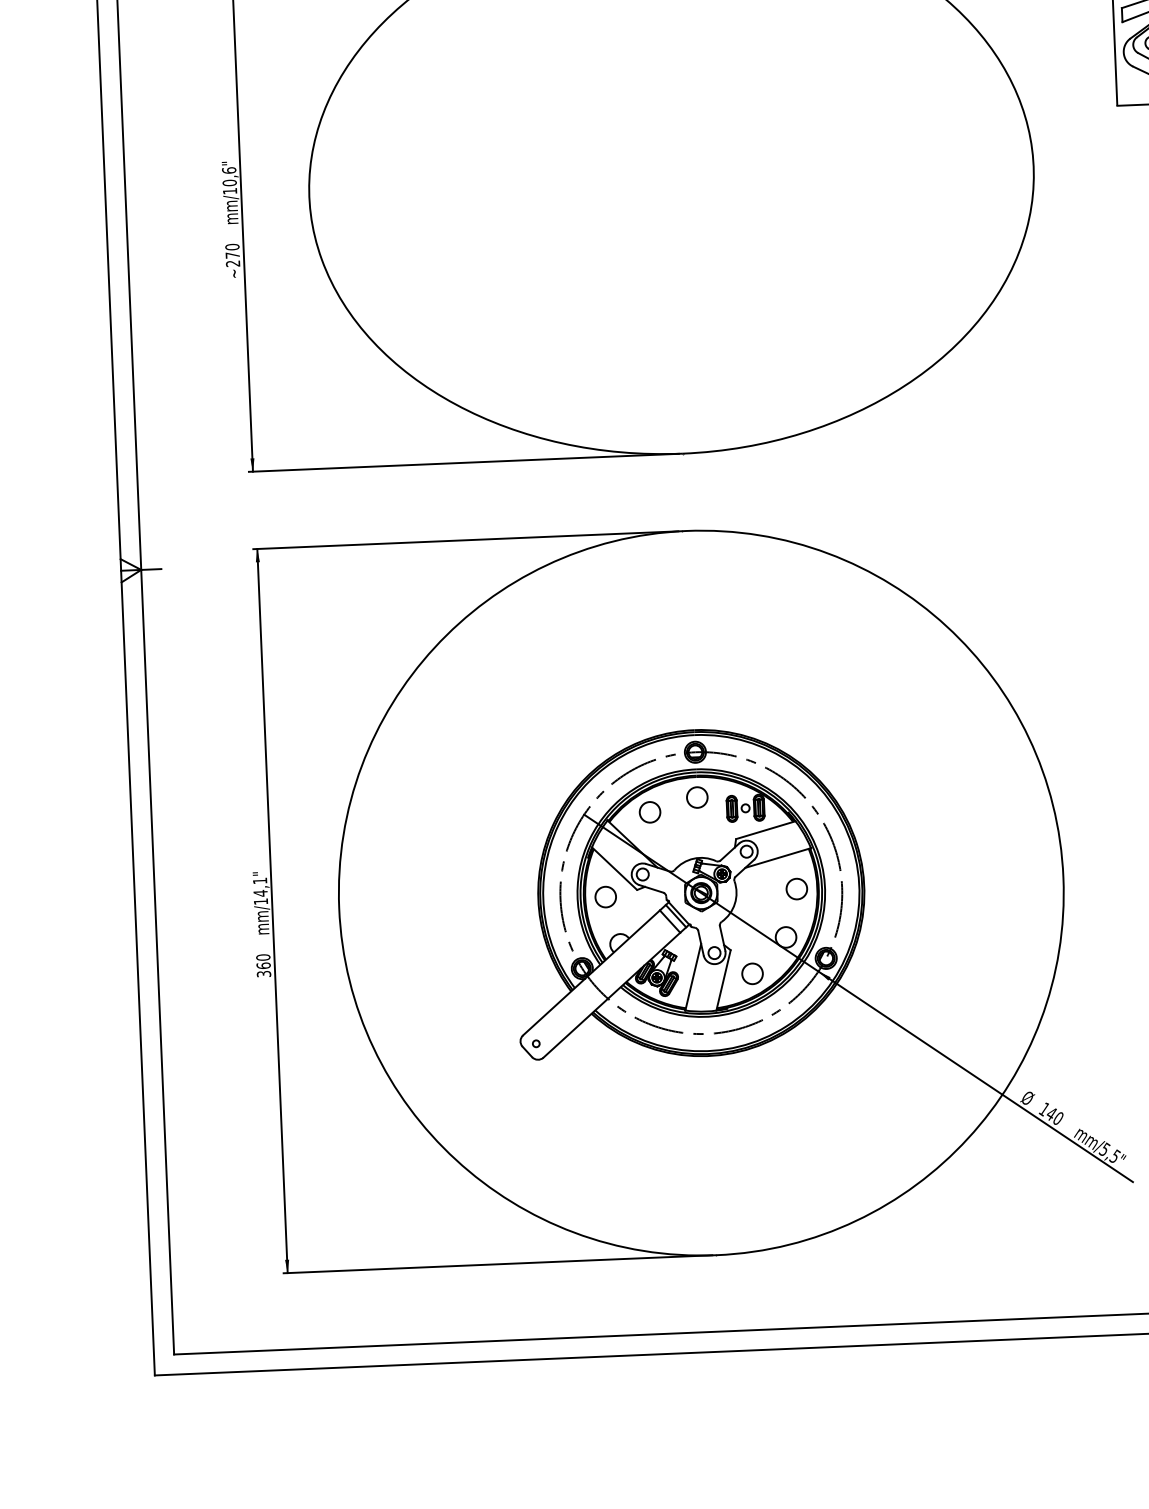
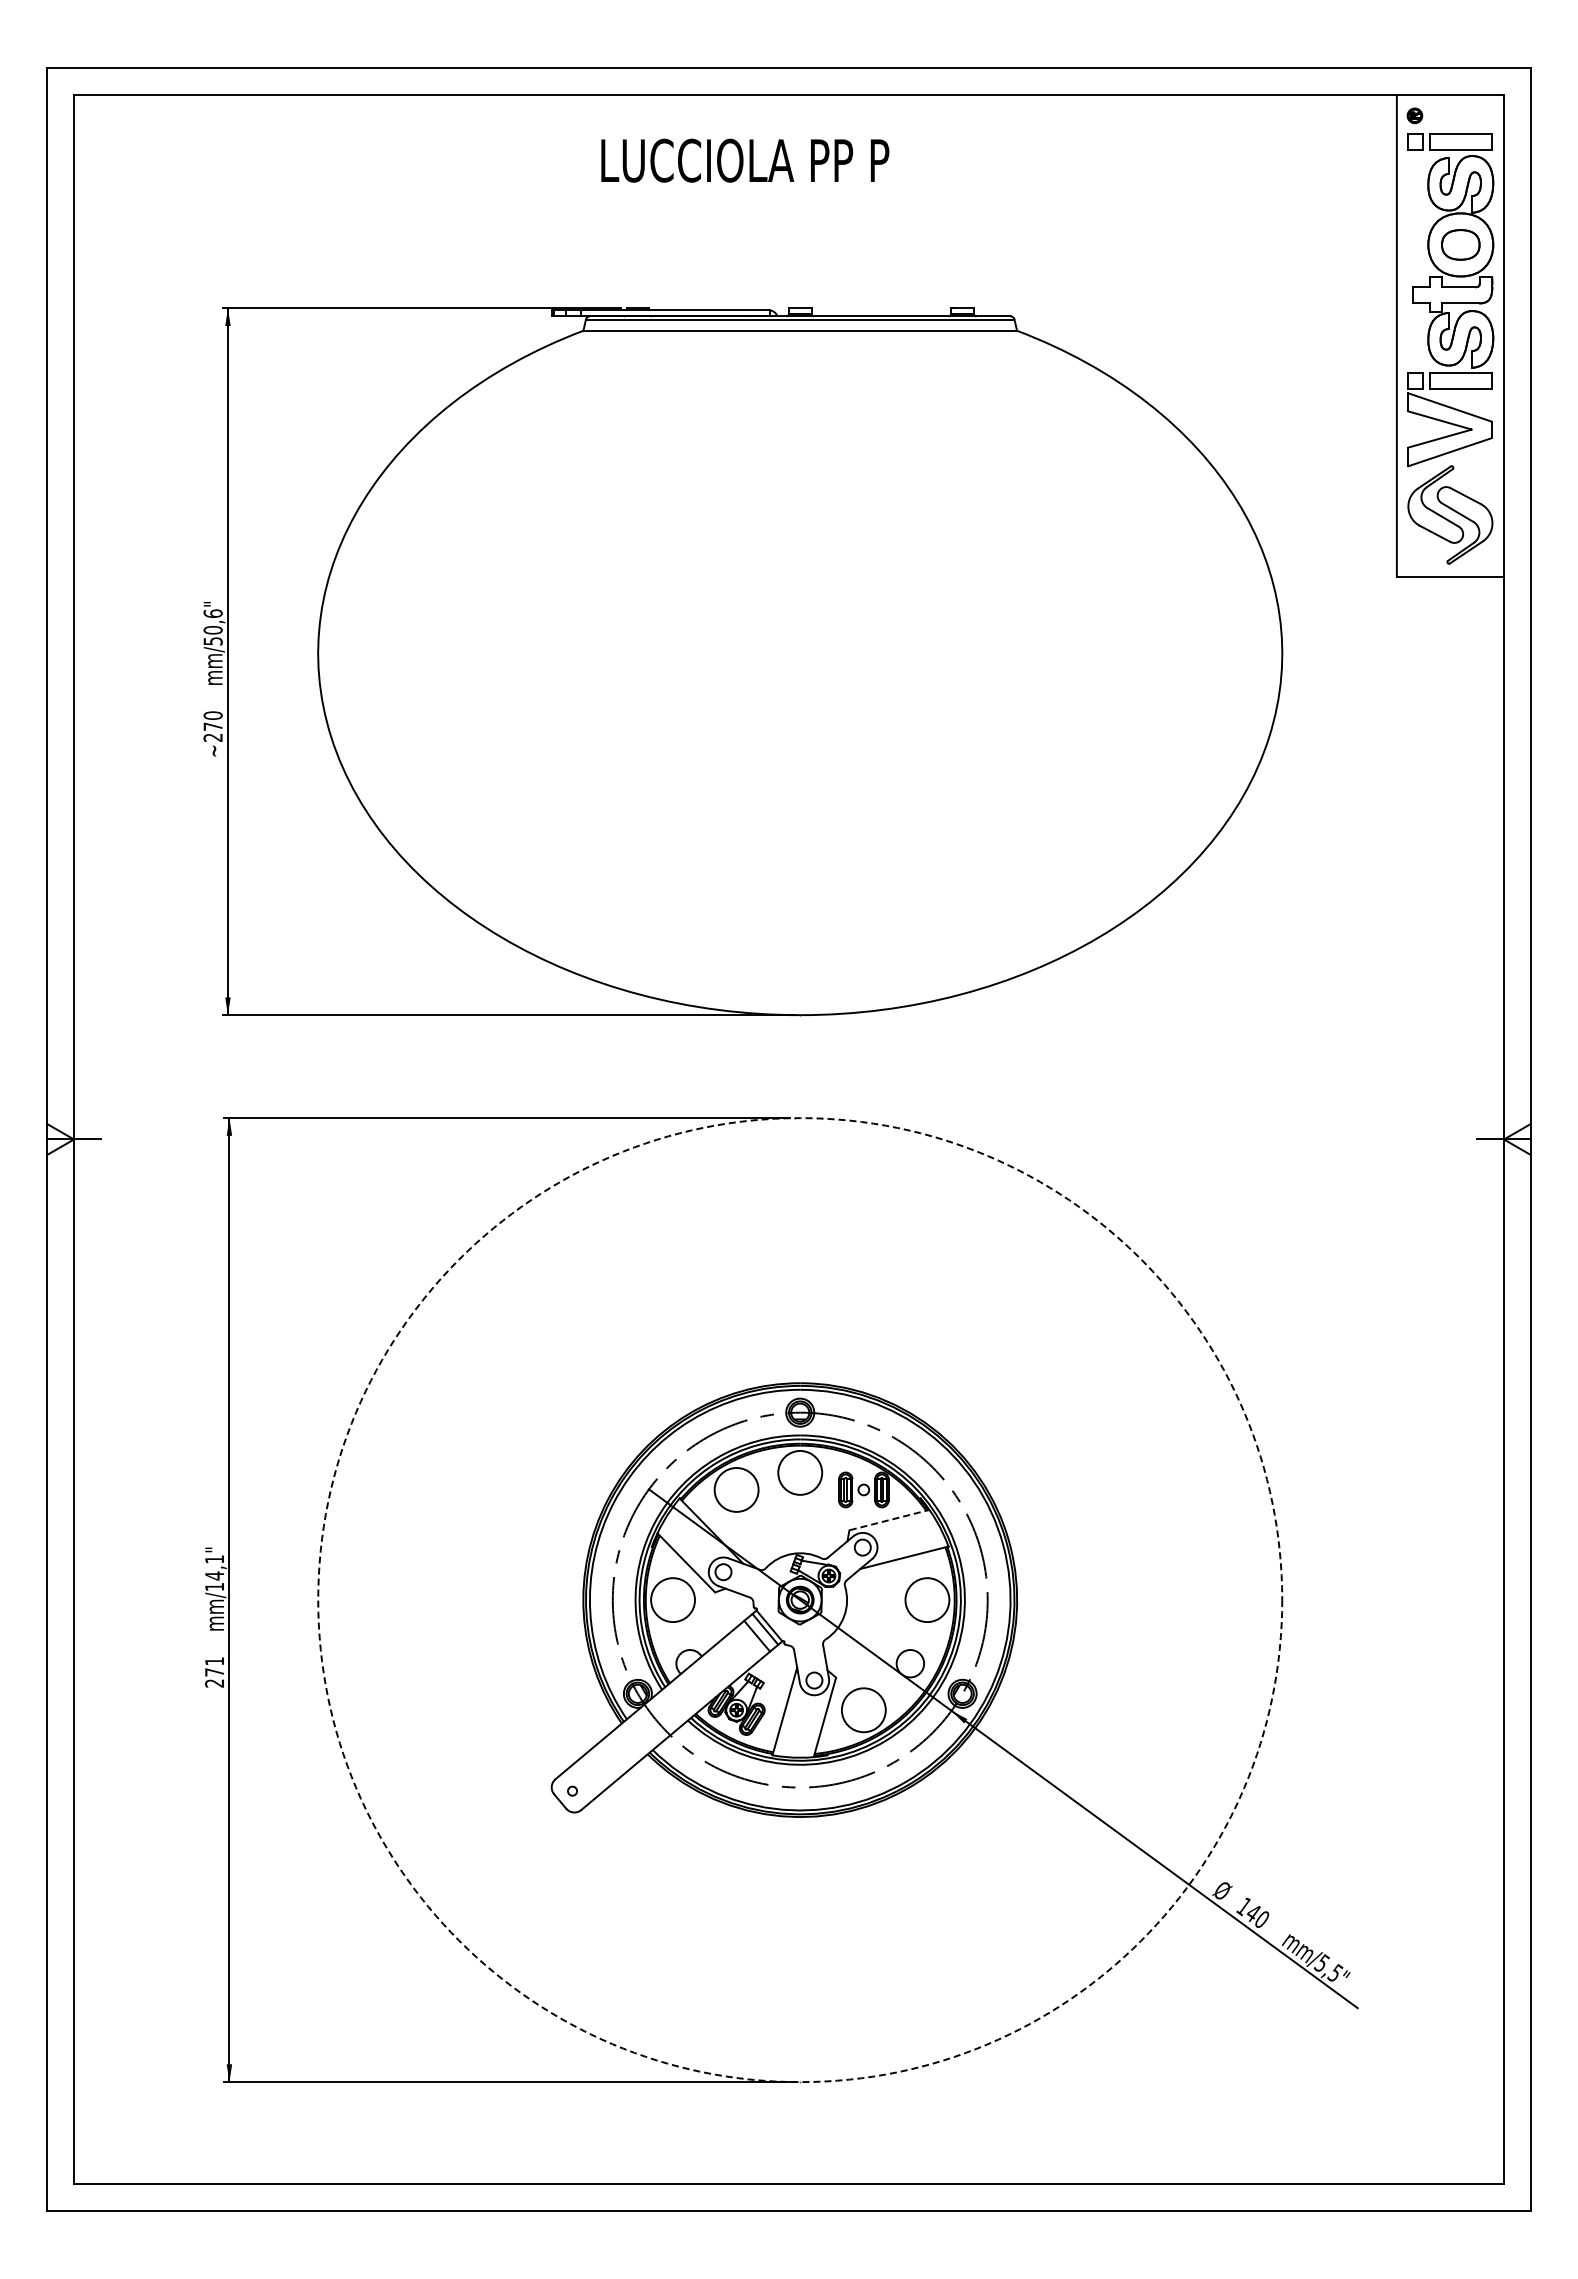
text: (229, 191) -> (212, 641), mm/10,6" -> mm/50,6"
circle: (696, 797) -> (799, 1472), size x1.6
circle: (649, 812) -> (736, 1489), size x1.6
line: (766, 829) -> (890, 1519), solid -> dashed
circle: (796, 888) -> (927, 1599), size x1.6
circle: (701, 893) -> (800, 1600), solid -> dashed
circle: (605, 896) -> (672, 1599), size x1.6
text: (263, 965) -> (214, 1672), 360 -> 271
circle: (752, 974) -> (863, 1710), size x1.6

